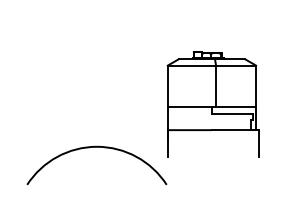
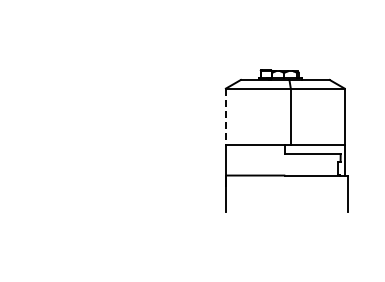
line: (167, 87) -> (225, 117), solid -> dashed
arc: (96, 147) -> (130, 198), removed

